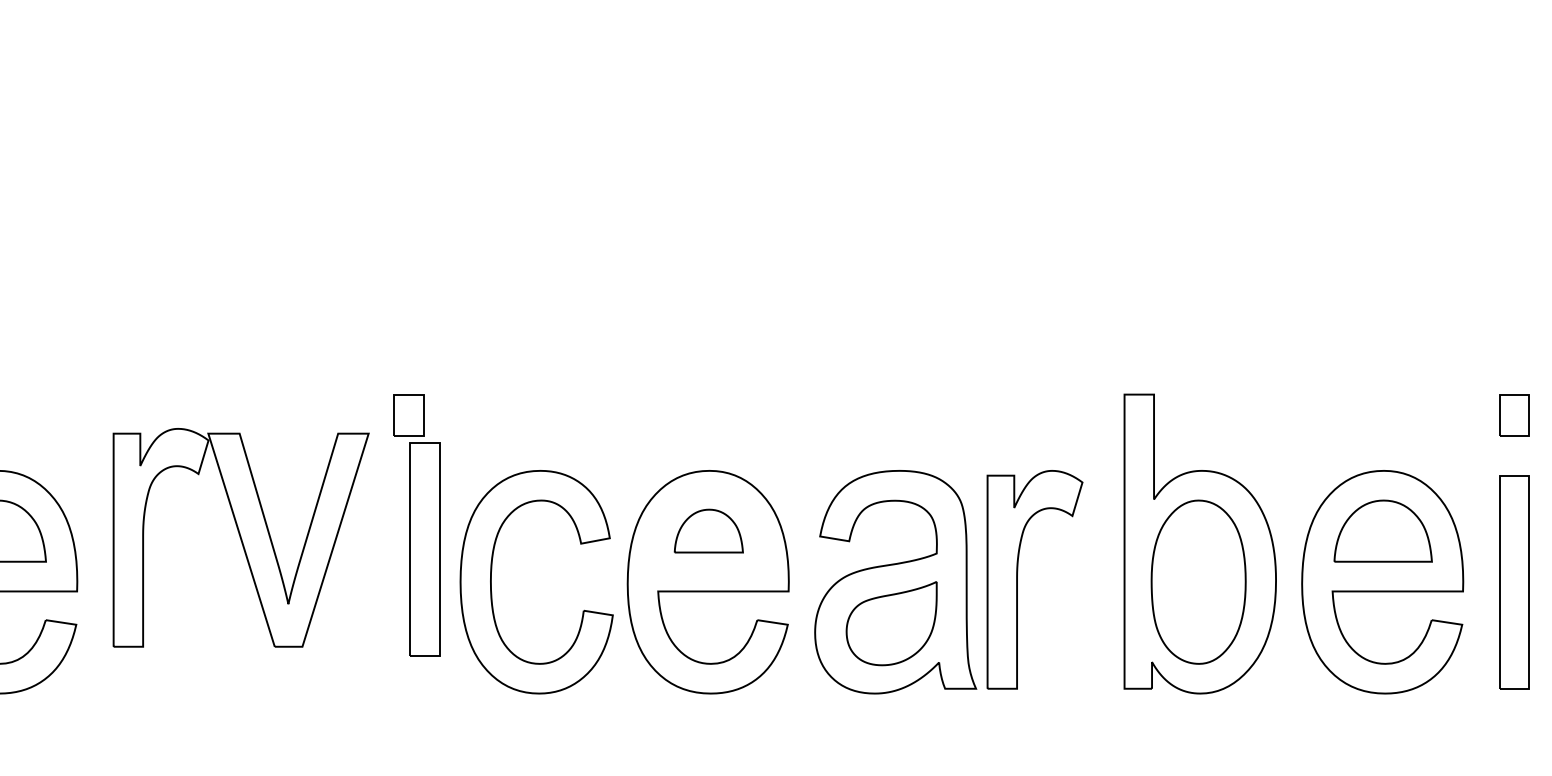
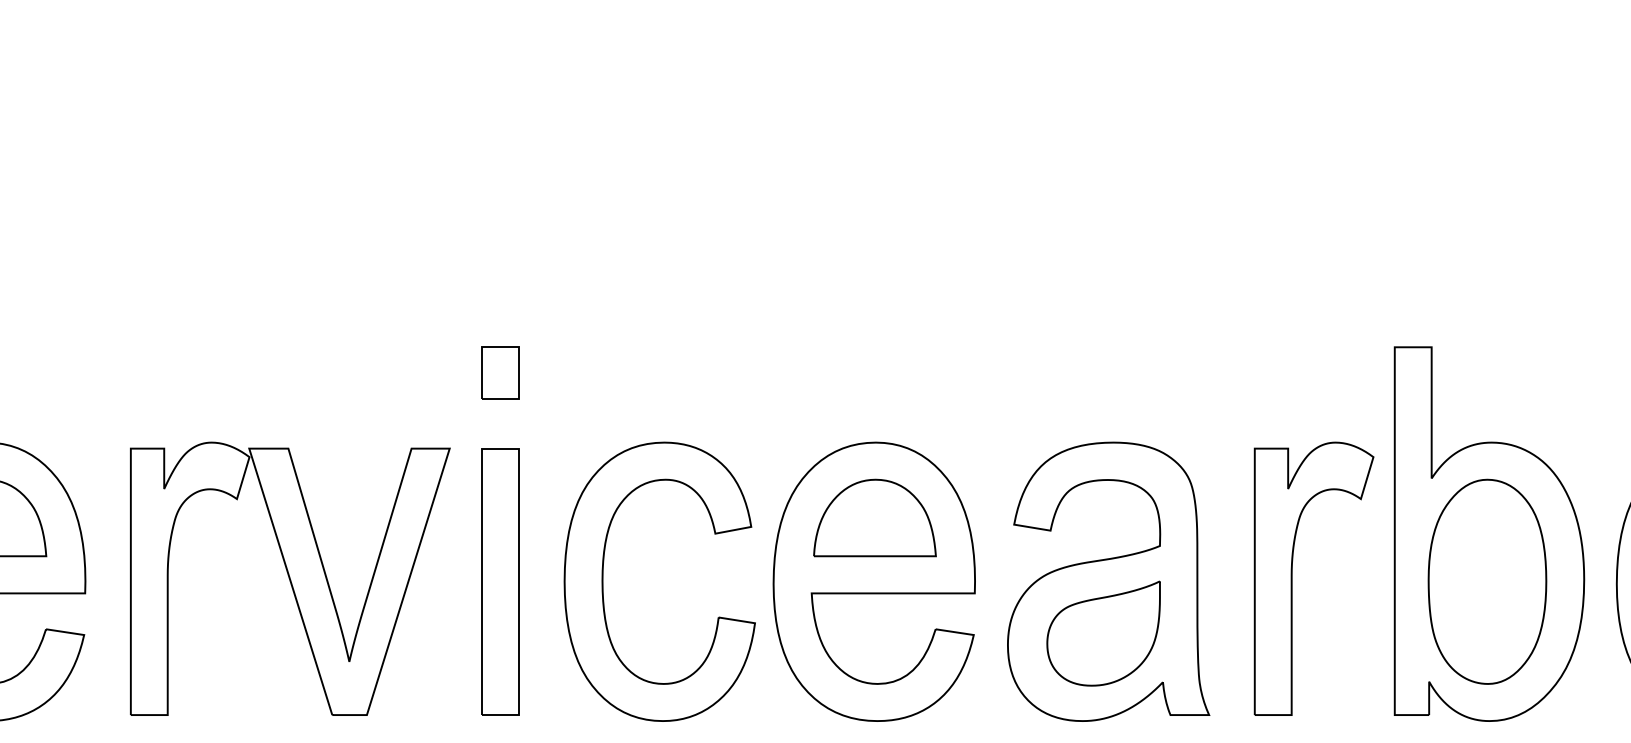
part: (708, 530) -> (874, 517), size x1.43
part: (240, 537) -> (289, 578), moved
part: (424, 549) -> (499, 582), moved
part: (1017, 579) -> (1292, 578), moved

